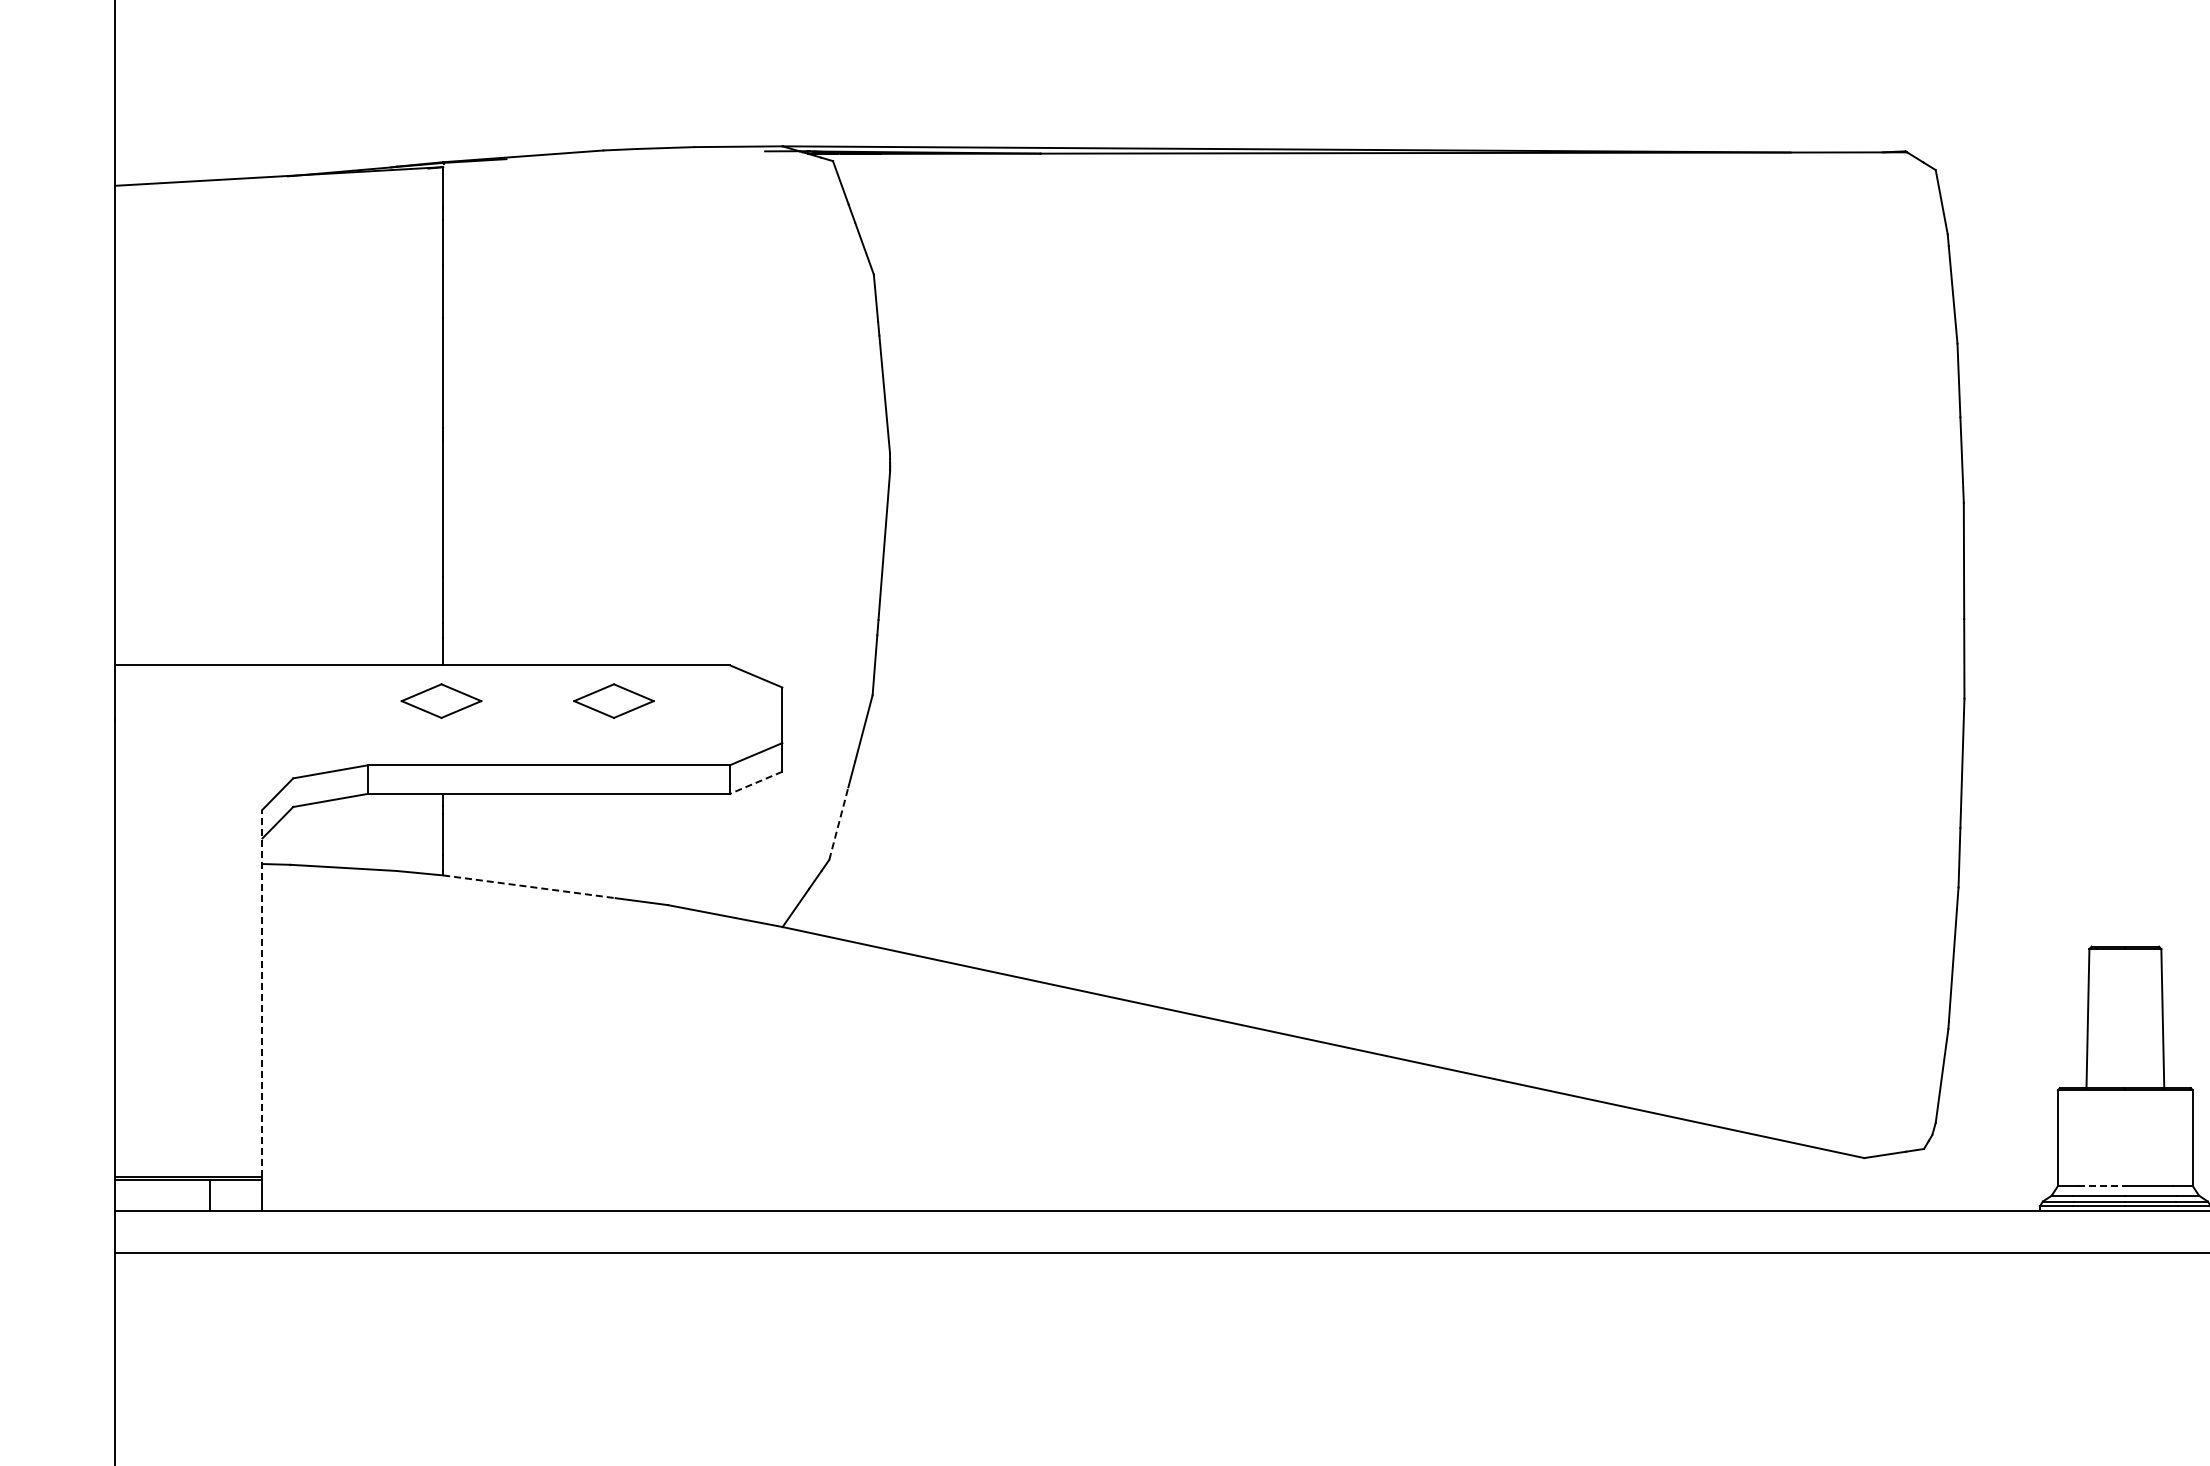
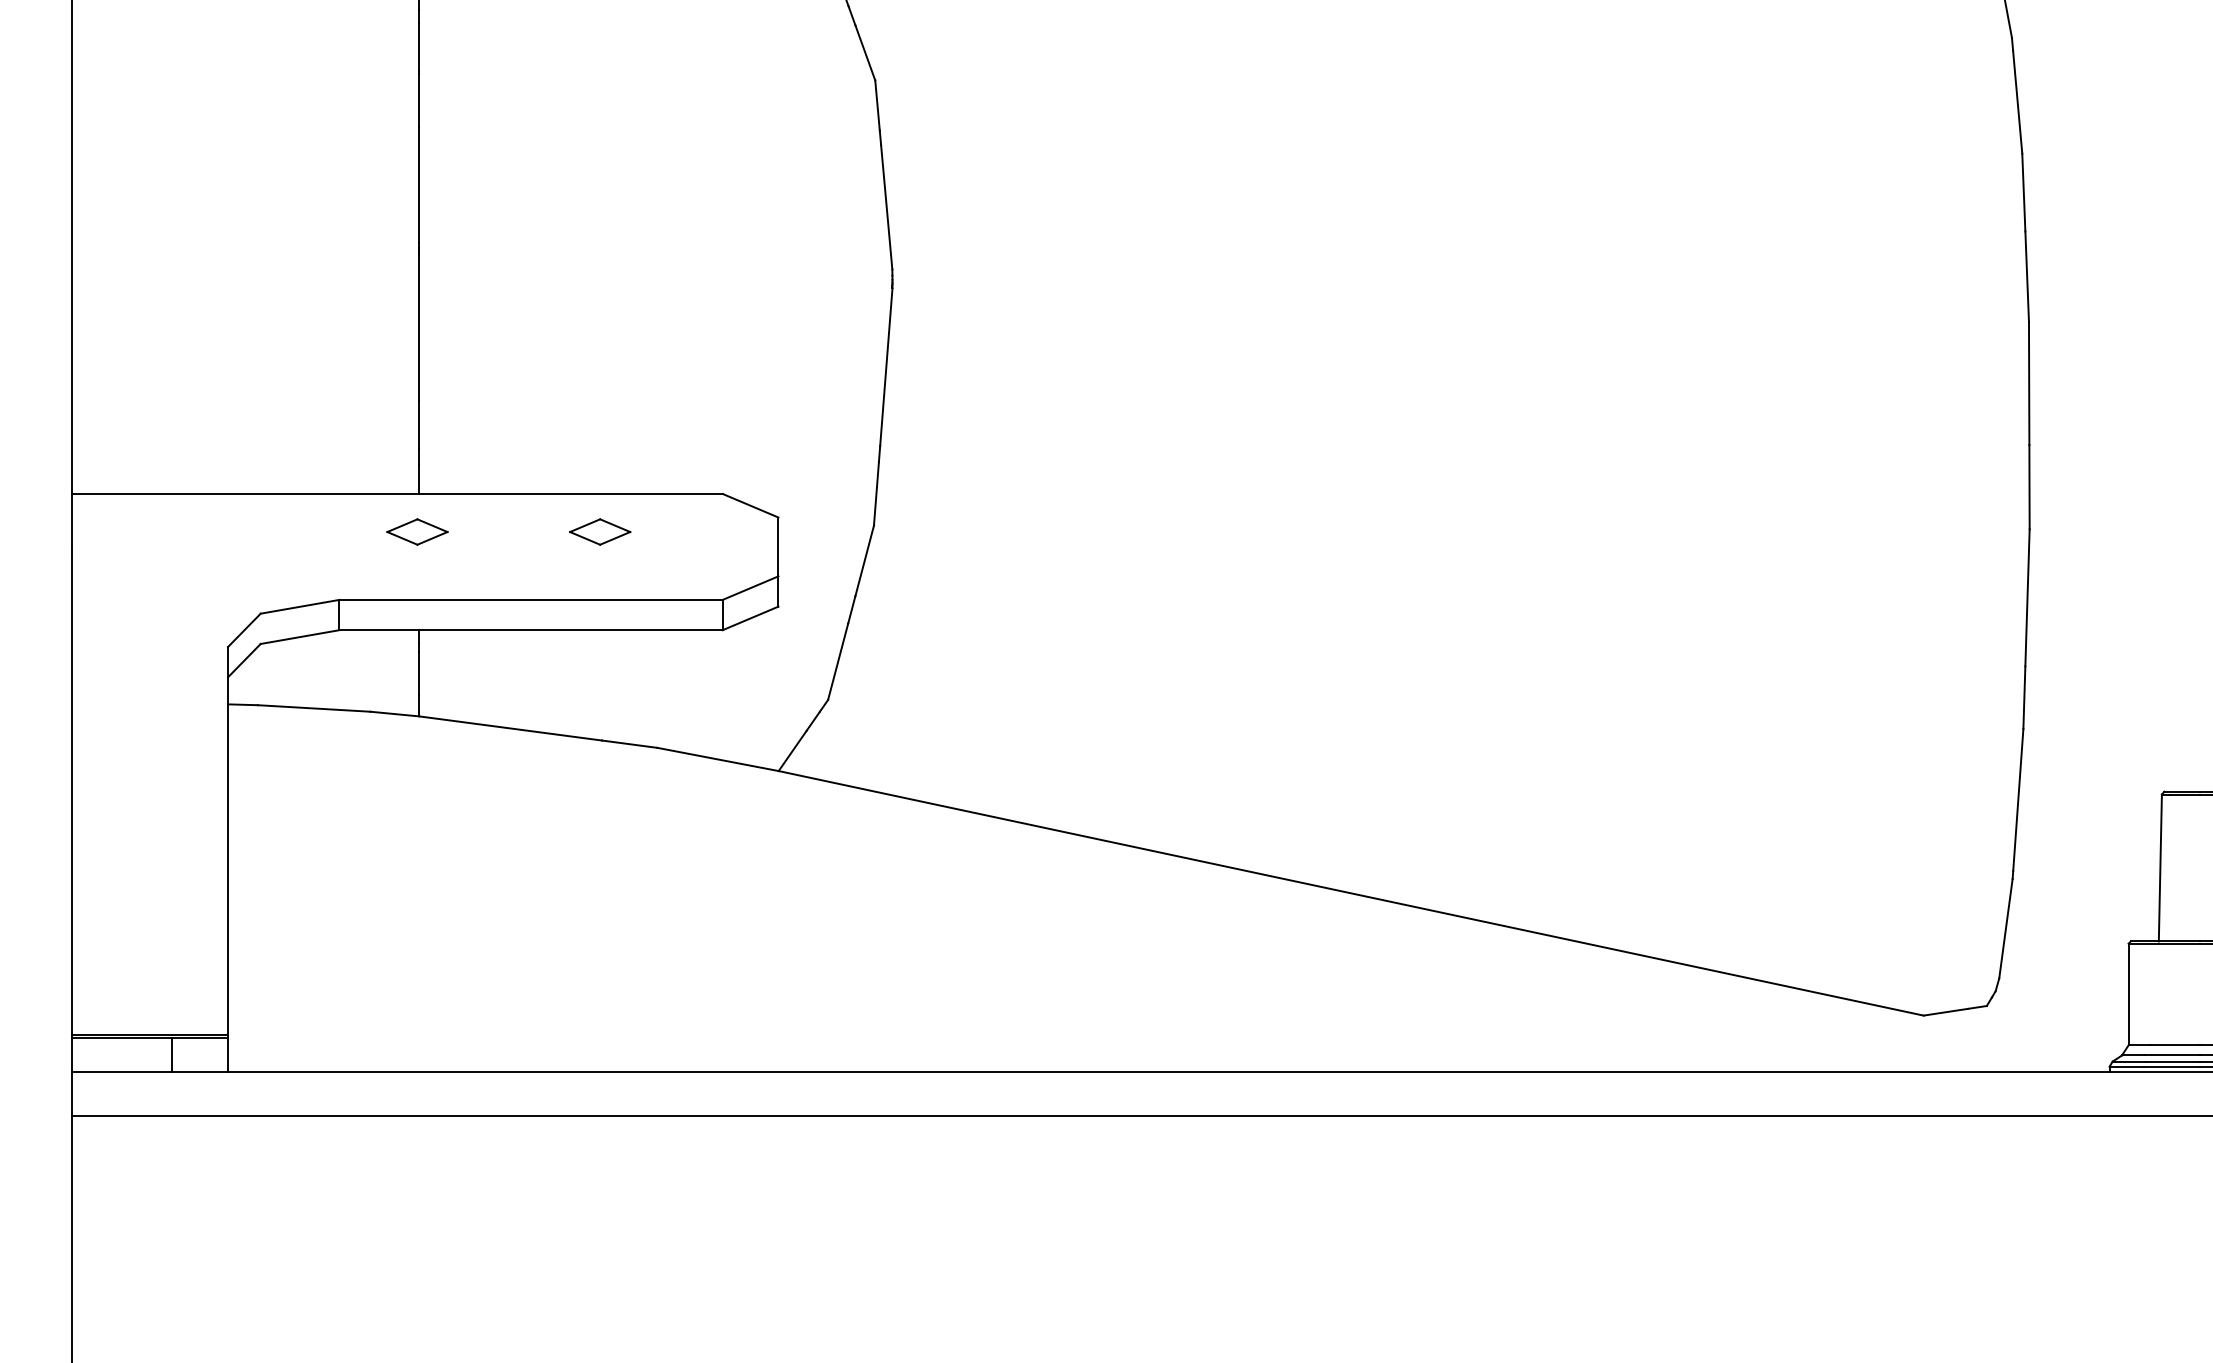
part: (440, 701) -> (416, 532), size x0.71
part: (613, 701) -> (599, 532), size x0.71
line: (756, 782) -> (751, 618), dashed -> solid
line: (838, 823) -> (837, 661), dashed -> solid
line: (529, 886) -> (510, 728), dashed -> solid
line: (262, 992) -> (228, 840), dashed -> solid
line: (2101, 1186) -> (2174, 1045), dashed -> solid

